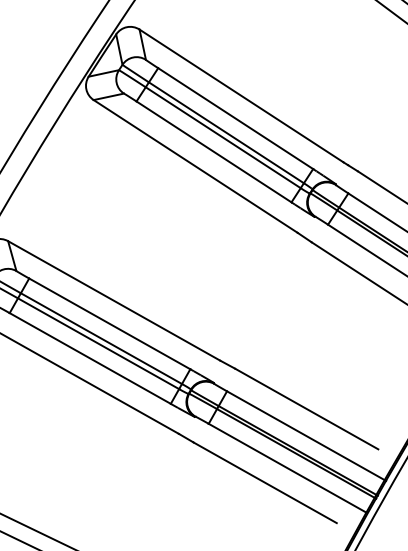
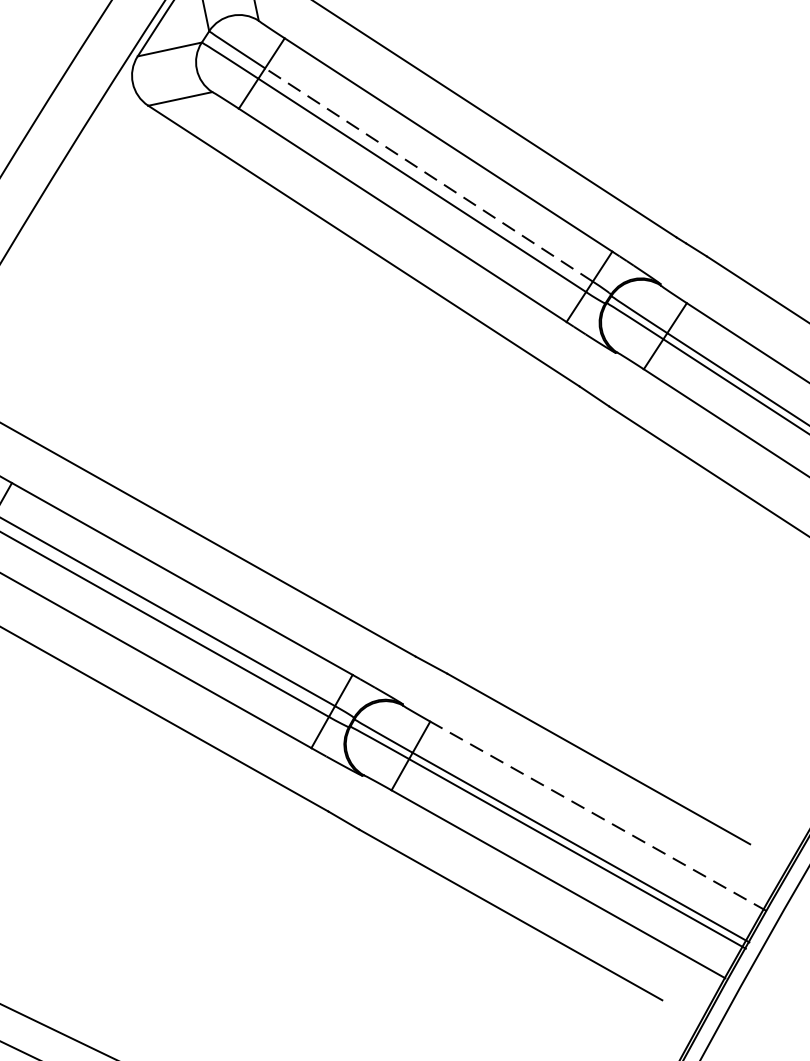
line: (226, 132) -> (429, 174), solid -> dashed
line: (306, 435) -> (598, 814), solid -> dashed

